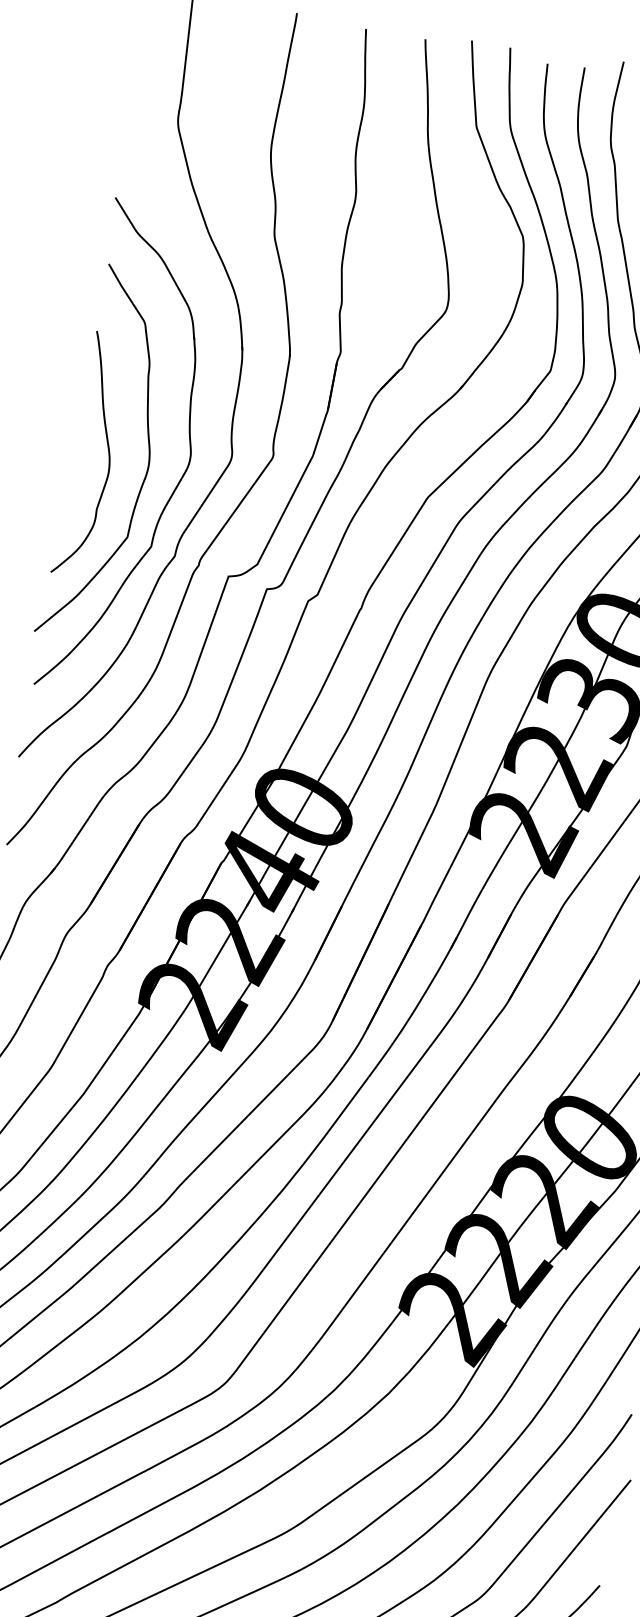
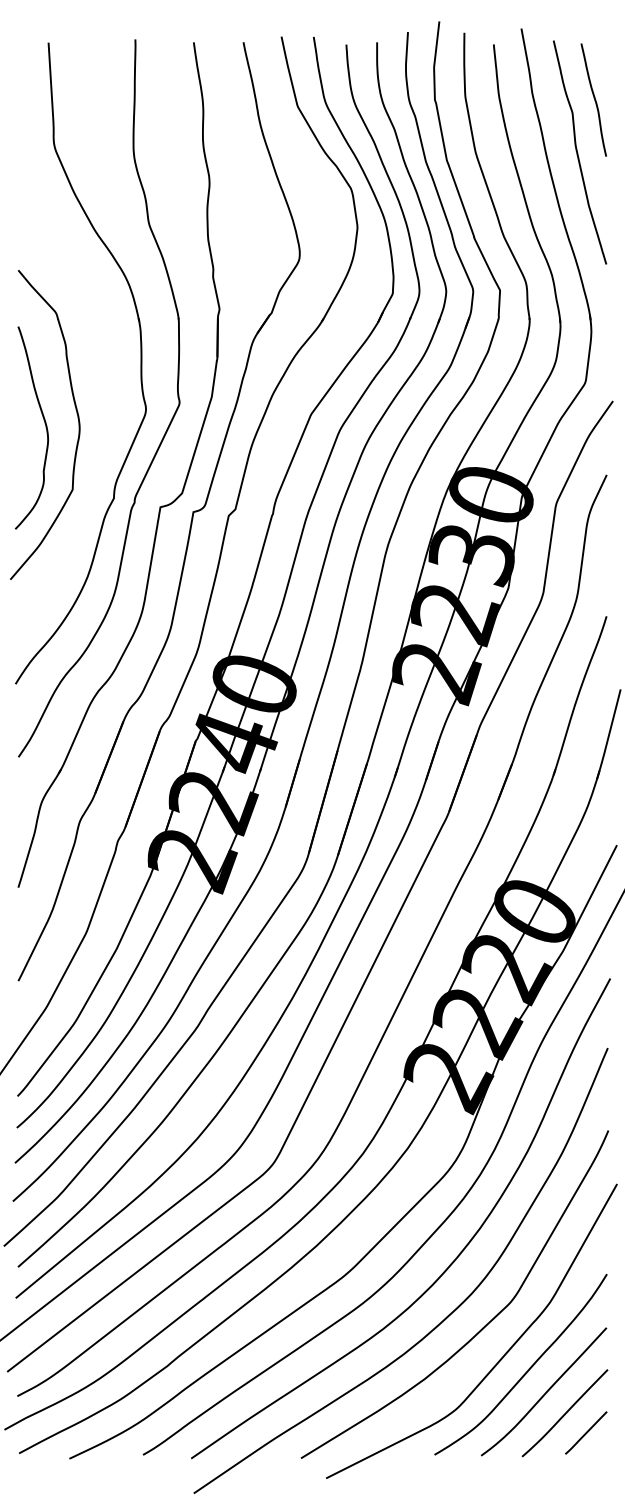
part: (179, 479) -> (106, 435), removed

